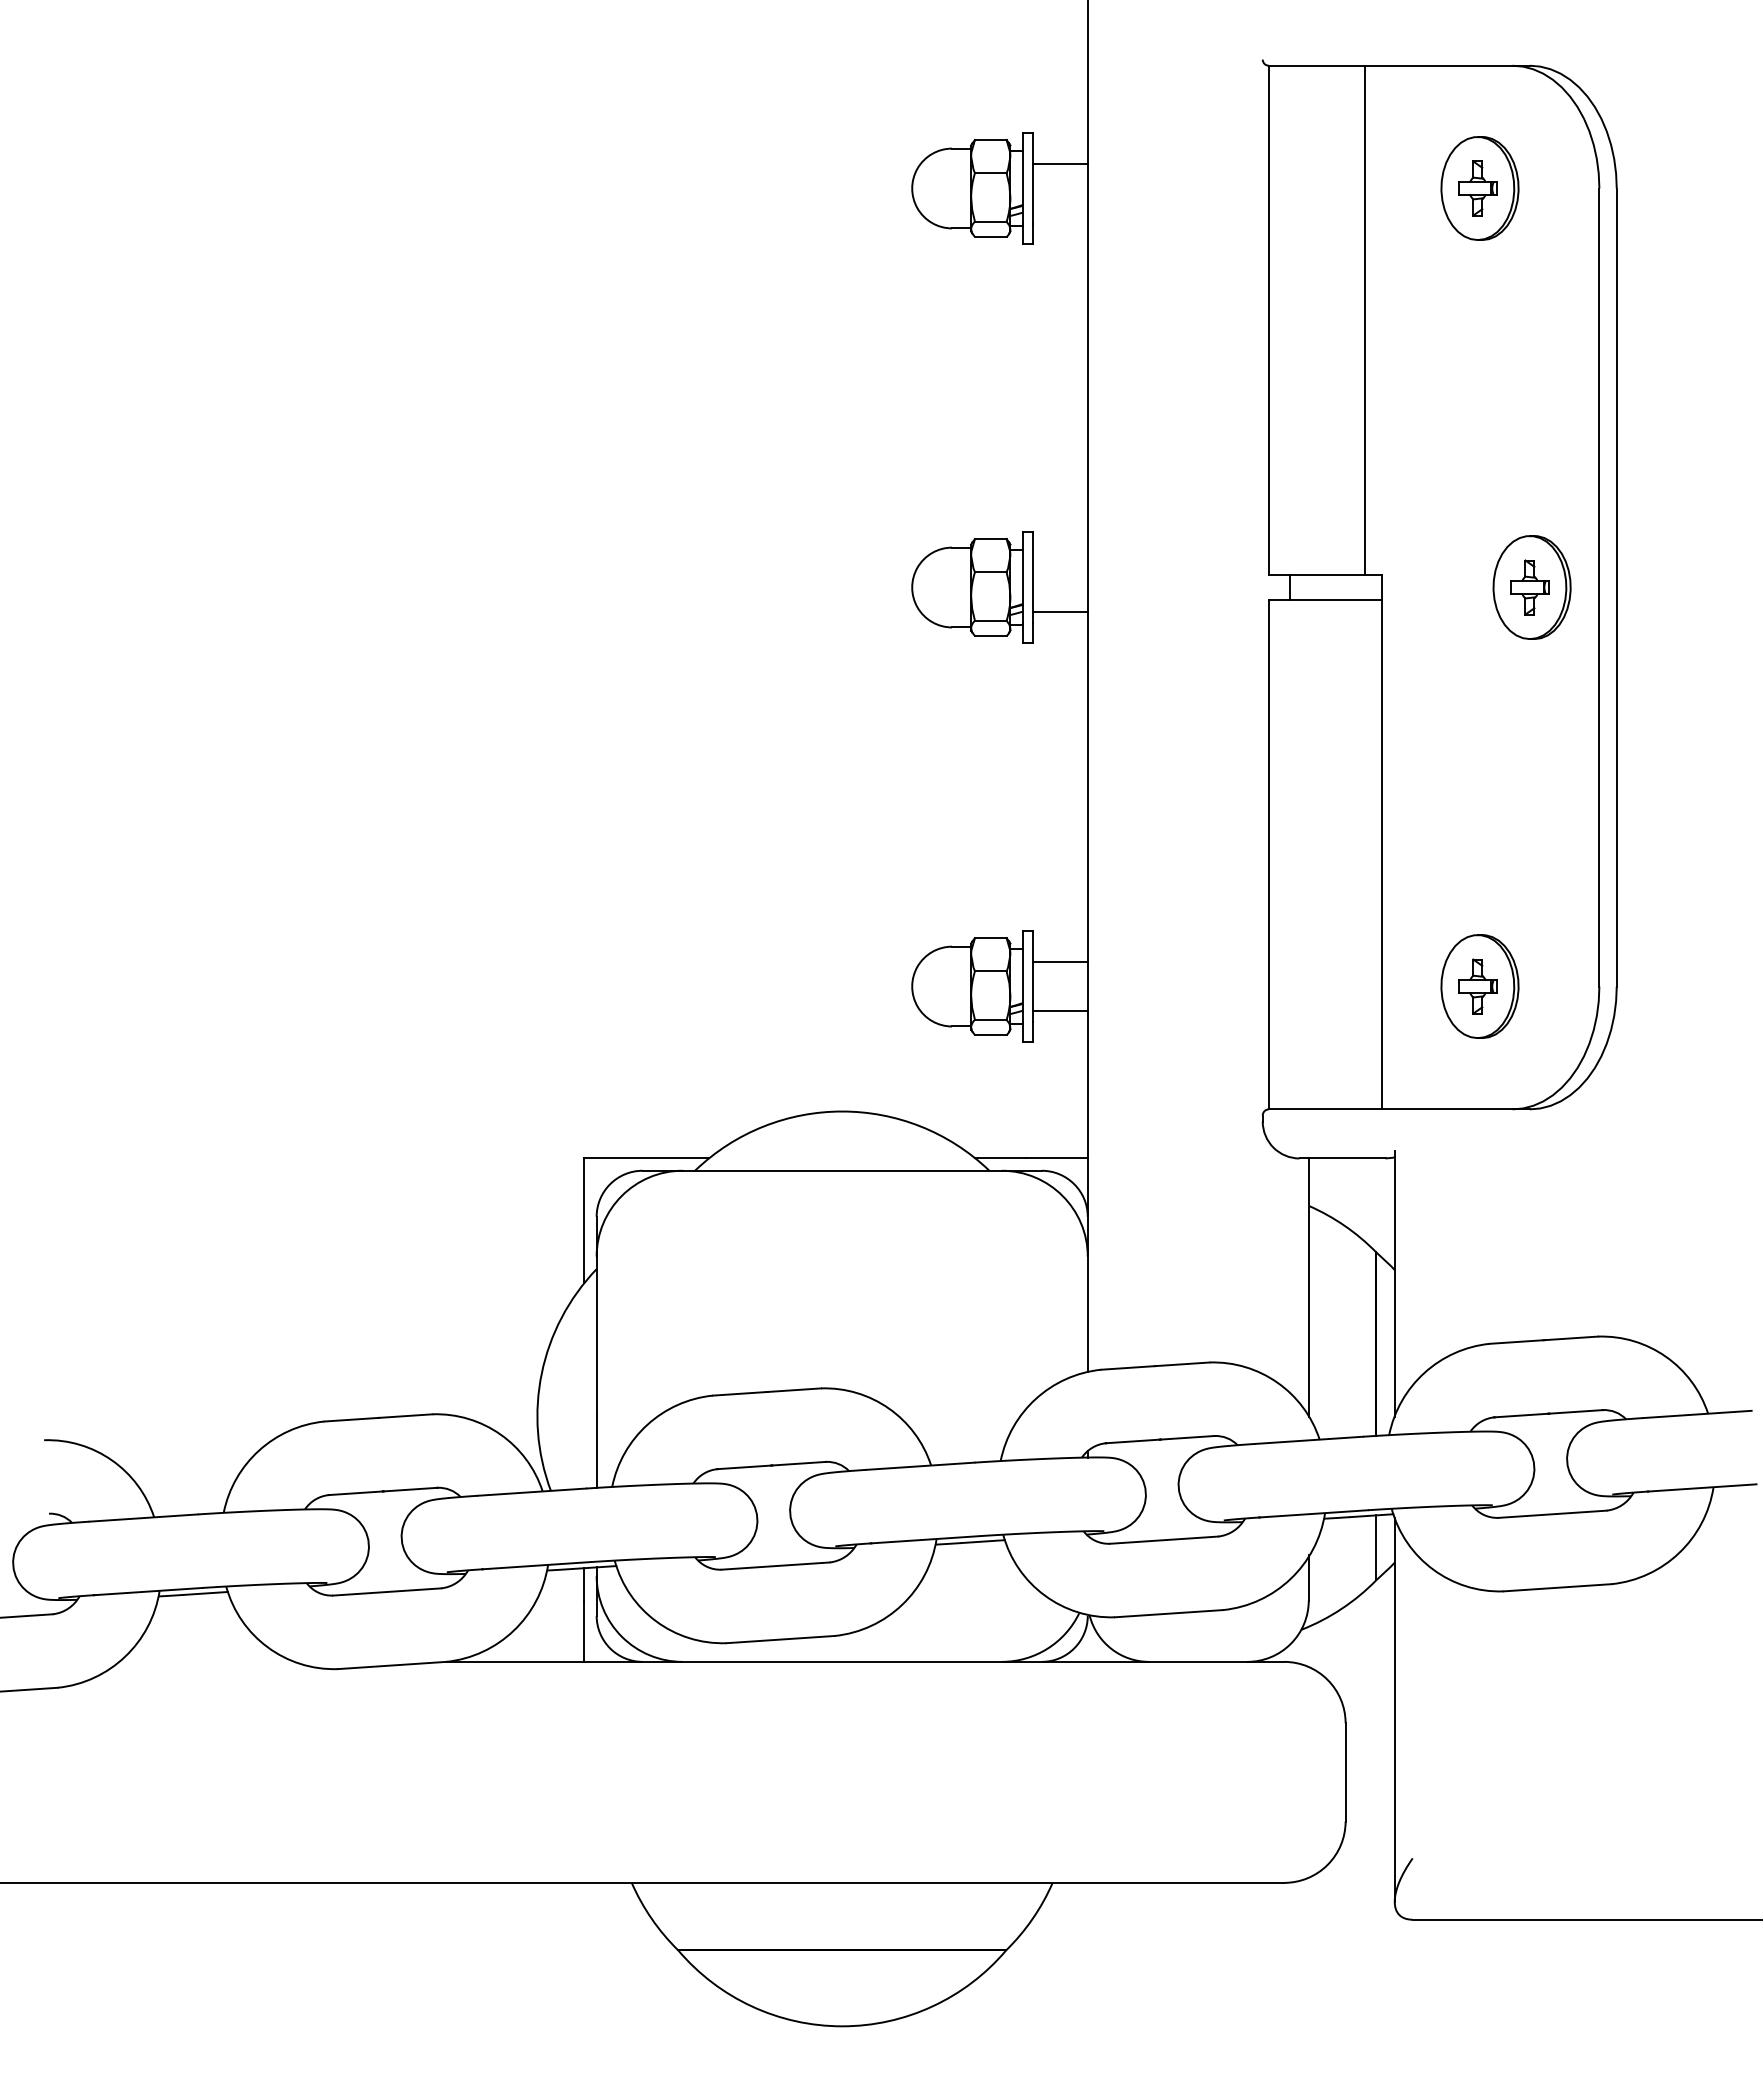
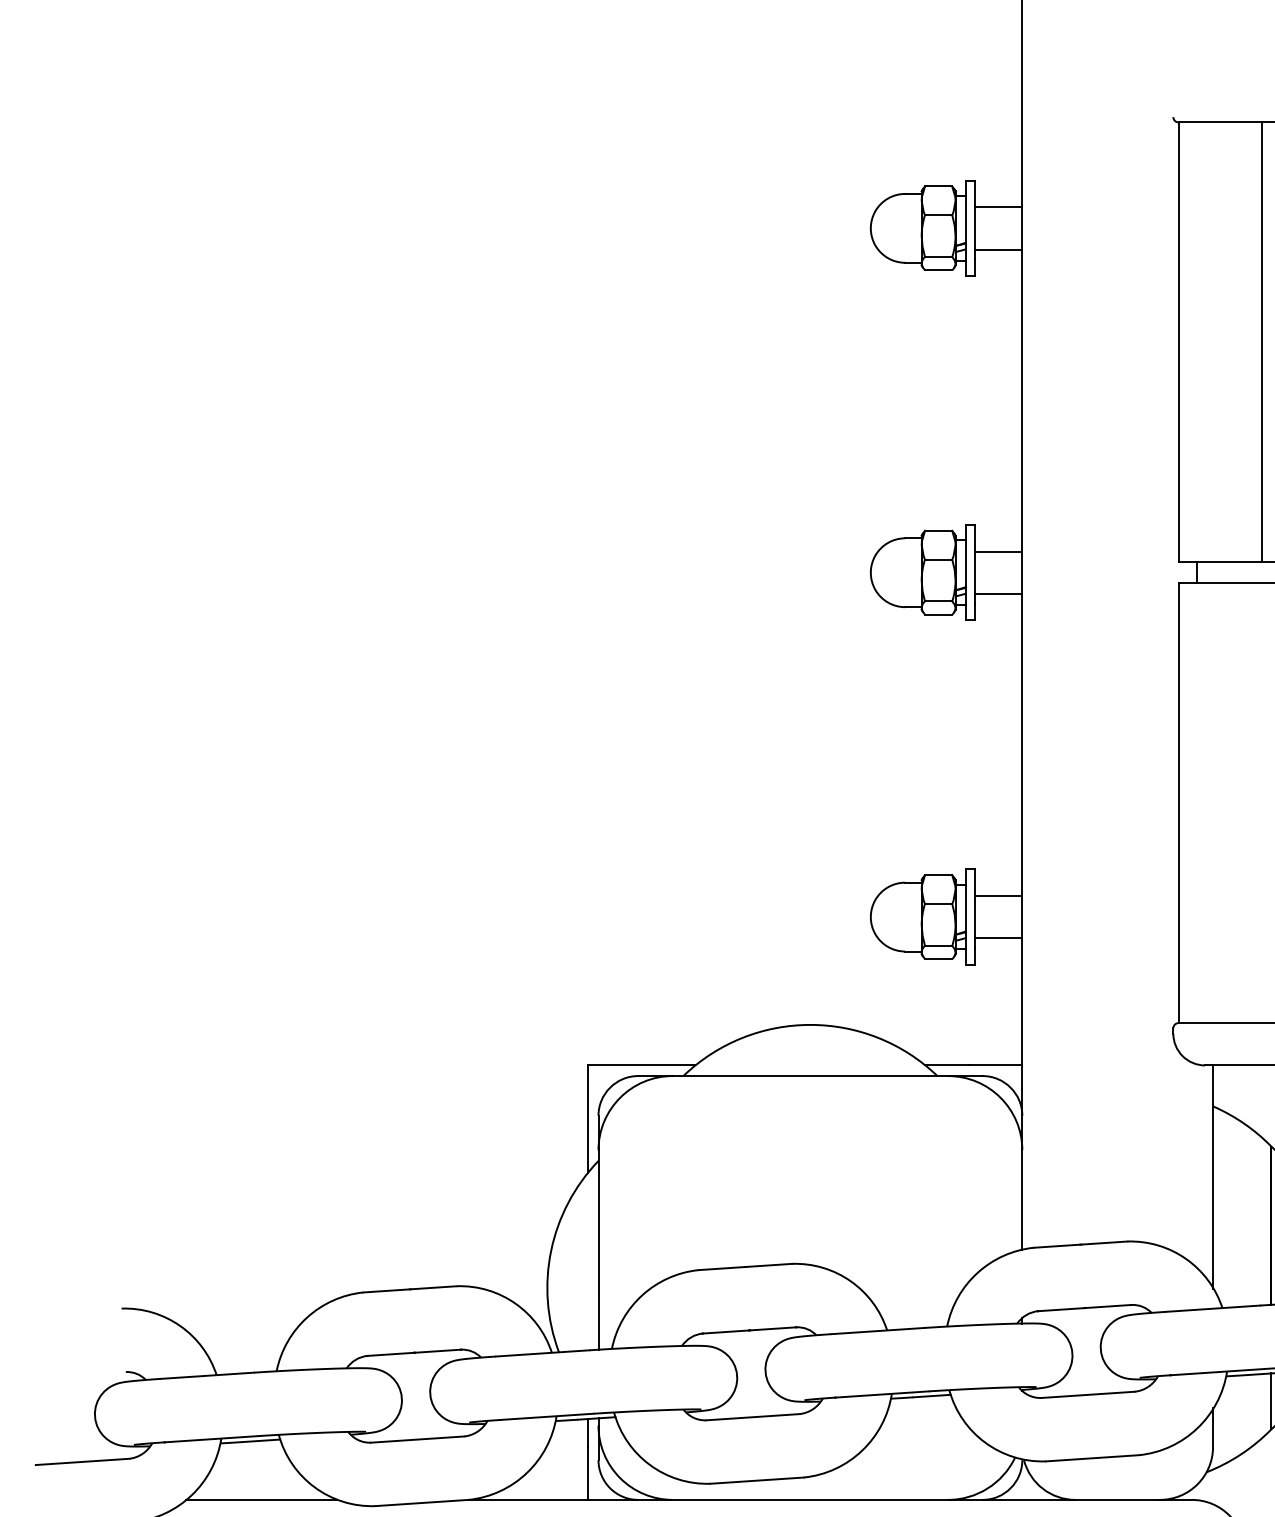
line: (1059, 213) -> (997, 249), added
line: (1059, 563) -> (997, 551), added
line: (206, 1661) -> (261, 1499), added

